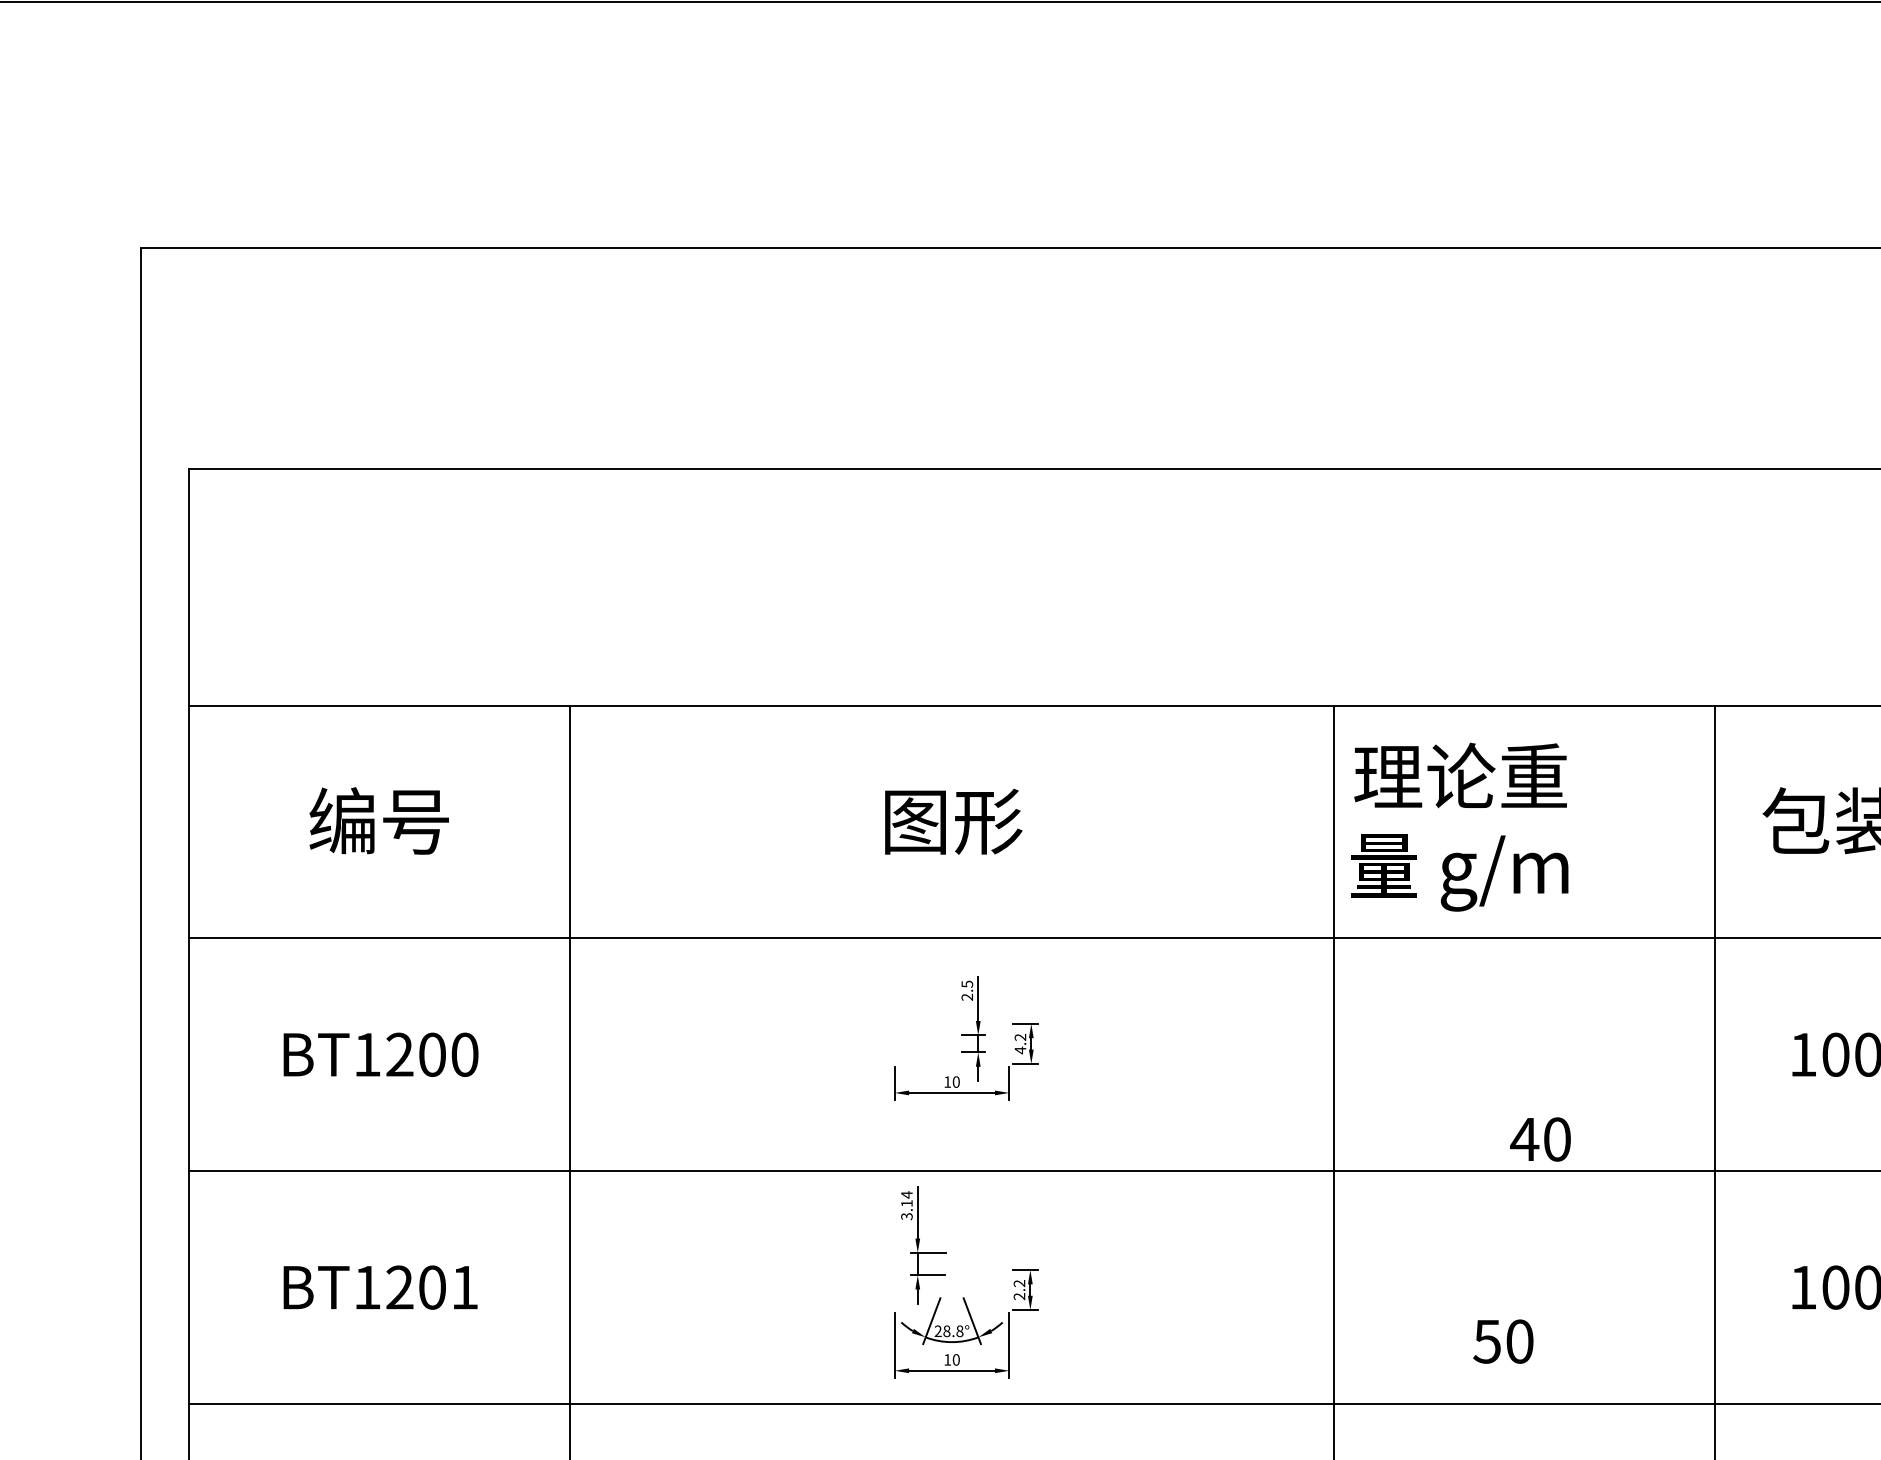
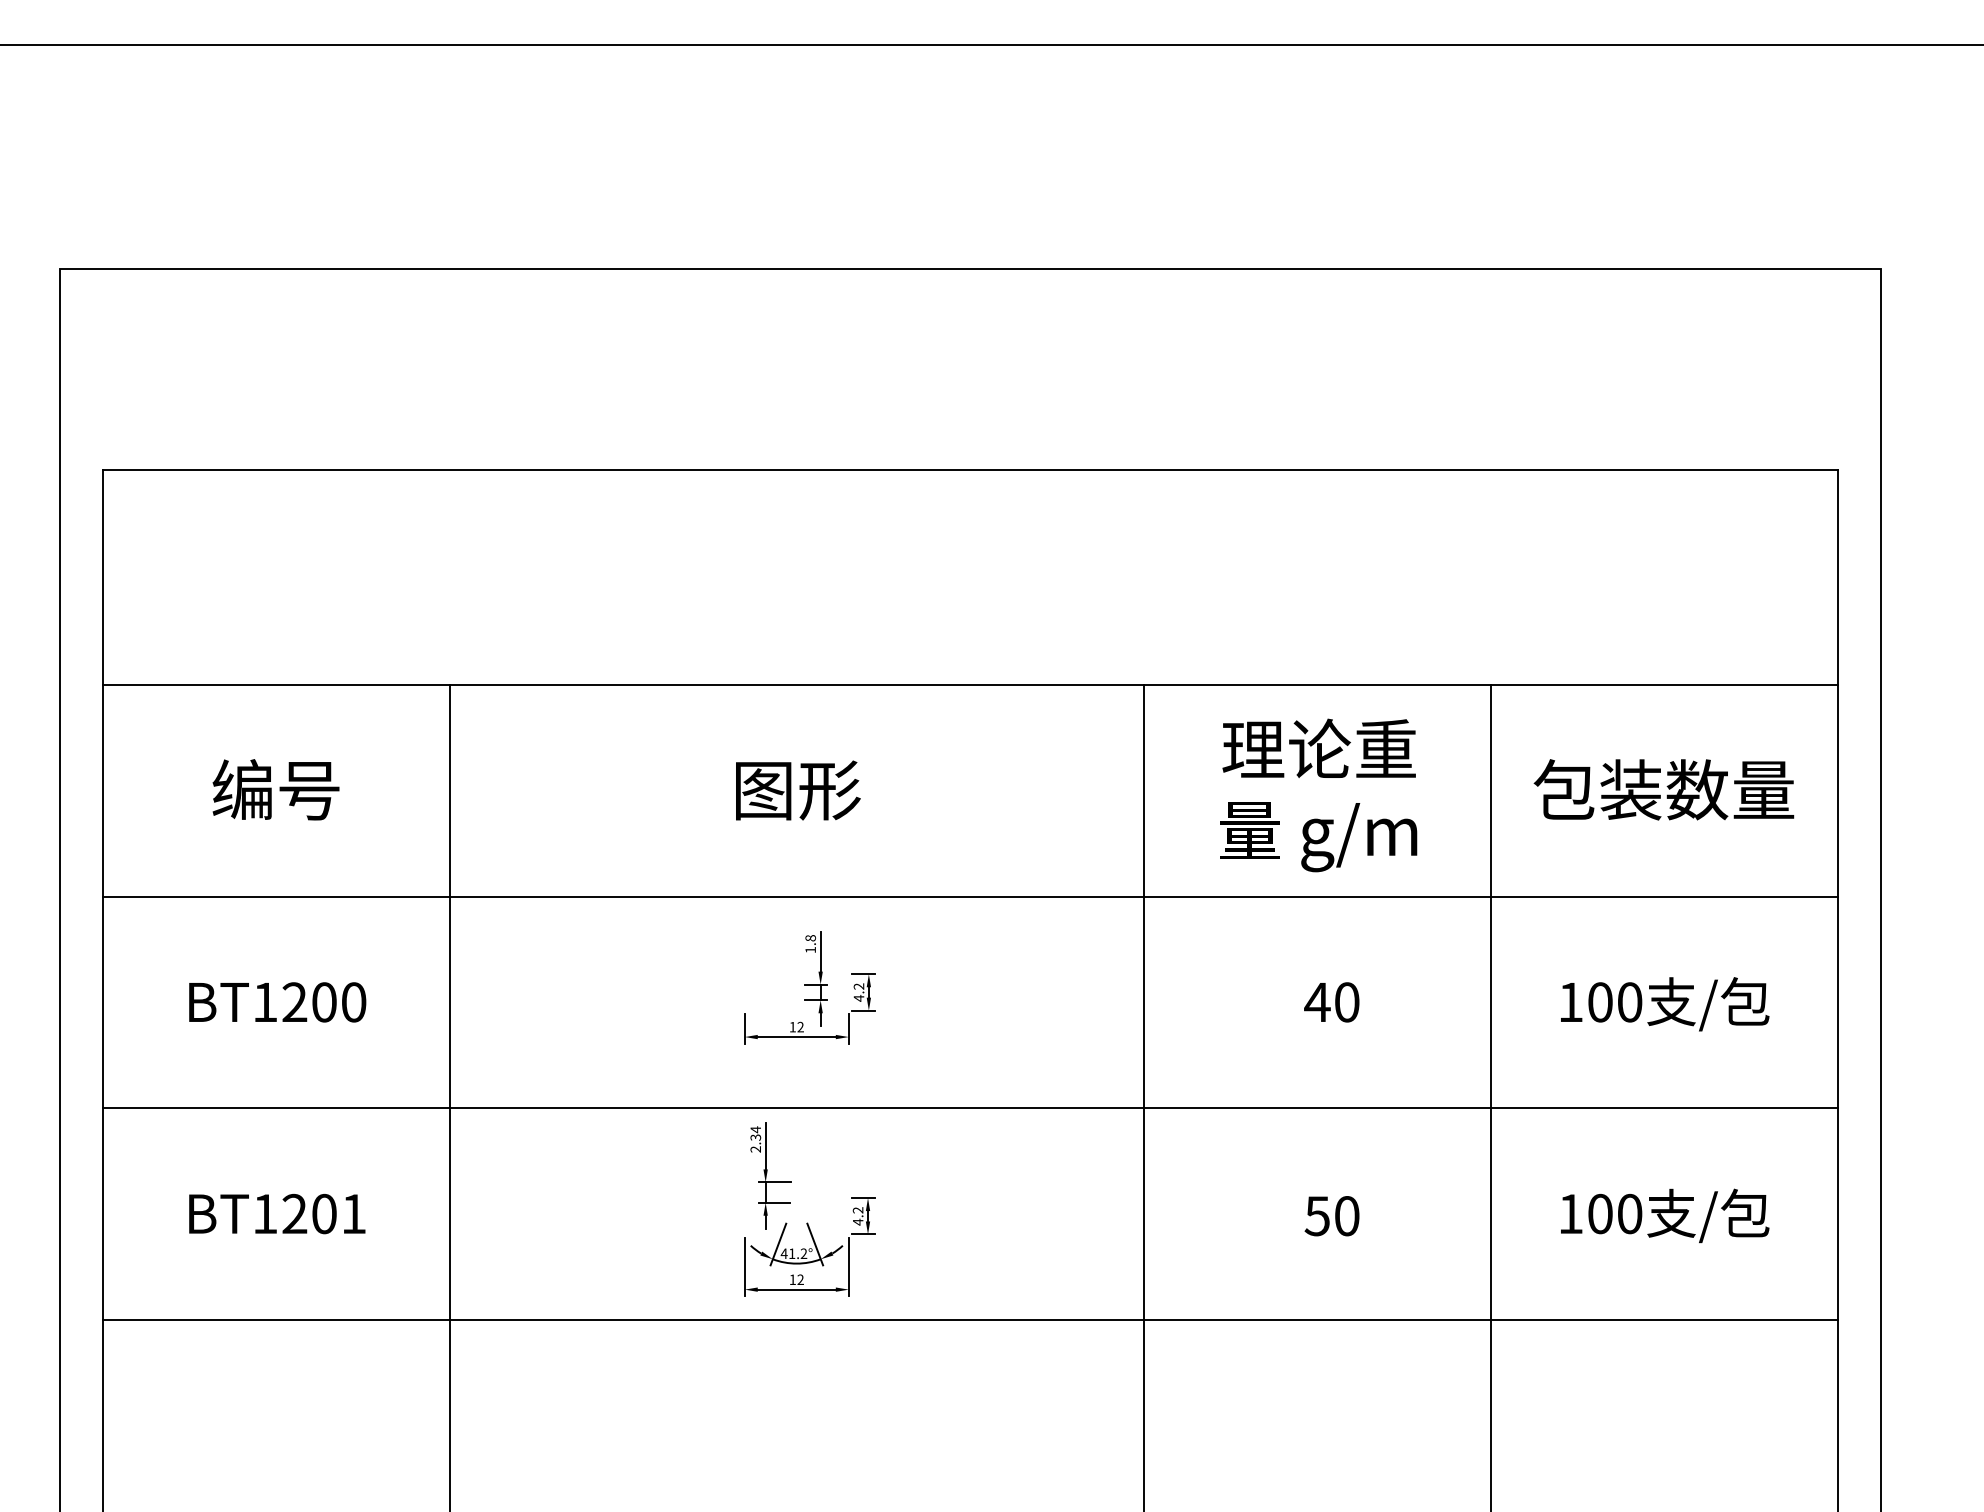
text: (1459, 827) -> (1318, 795), moved
text: (967, 991) -> (810, 944), 2.5 -> 1.8
text: (956, 1082) -> (800, 1027), 10 -> 12
text: (1540, 1139) -> (1331, 1002), moved
text: (906, 1210) -> (755, 1143), 3.14 -> 2.34
text: (1018, 1295) -> (857, 1221), 2.2 -> 4.2
text: (948, 1331) -> (793, 1253), 28.8° -> 41.2°
text: (1502, 1342) -> (1331, 1216), moved
text: (956, 1359) -> (800, 1279), 10 -> 12

